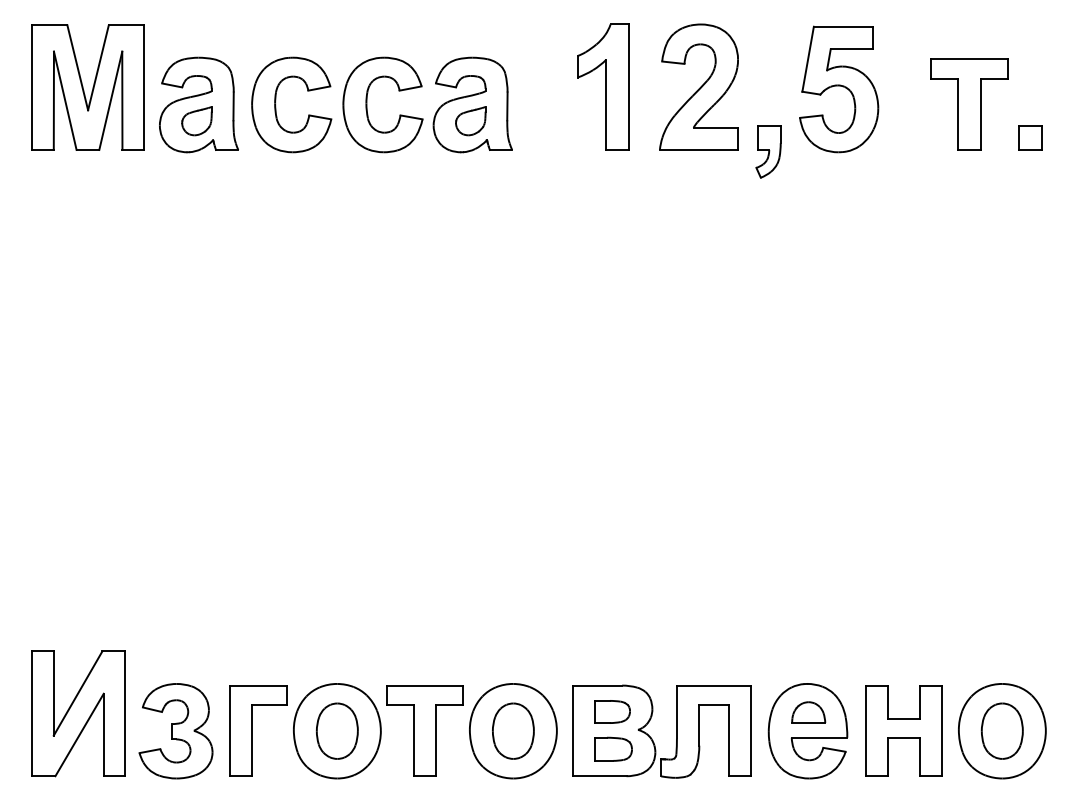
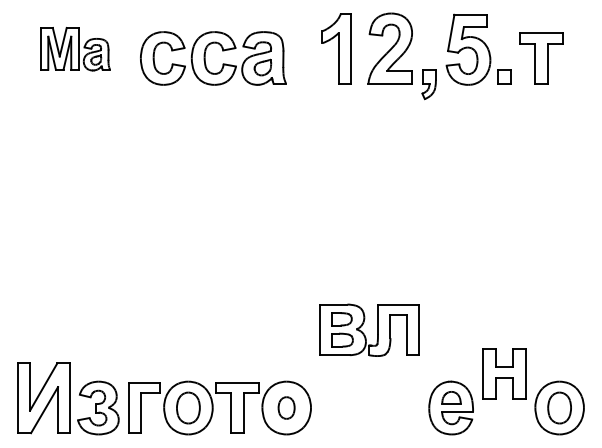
part: (135, 87) -> (75, 48), size x0.6
part: (1030, 137) -> (504, 76), moved
part: (513, 730) -> (286, 407), size x0.7
part: (903, 730) -> (504, 373), moved
part: (652, 737) -> (364, 333), moved

